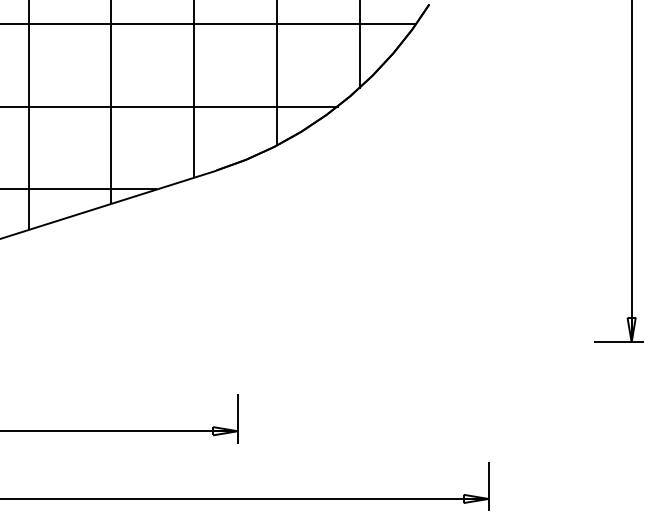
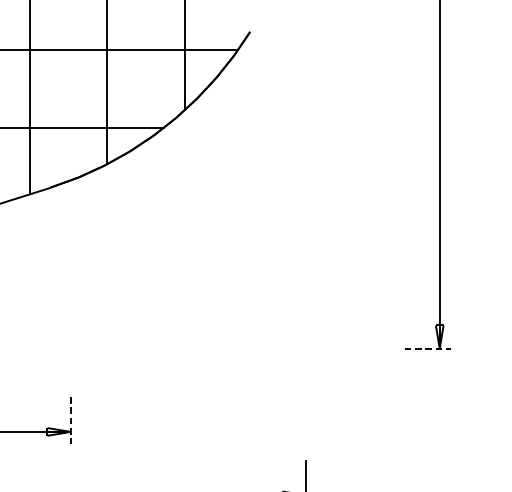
line: (619, 342) -> (428, 348), solid -> dashed
line: (237, 418) -> (70, 419), solid -> dashed

